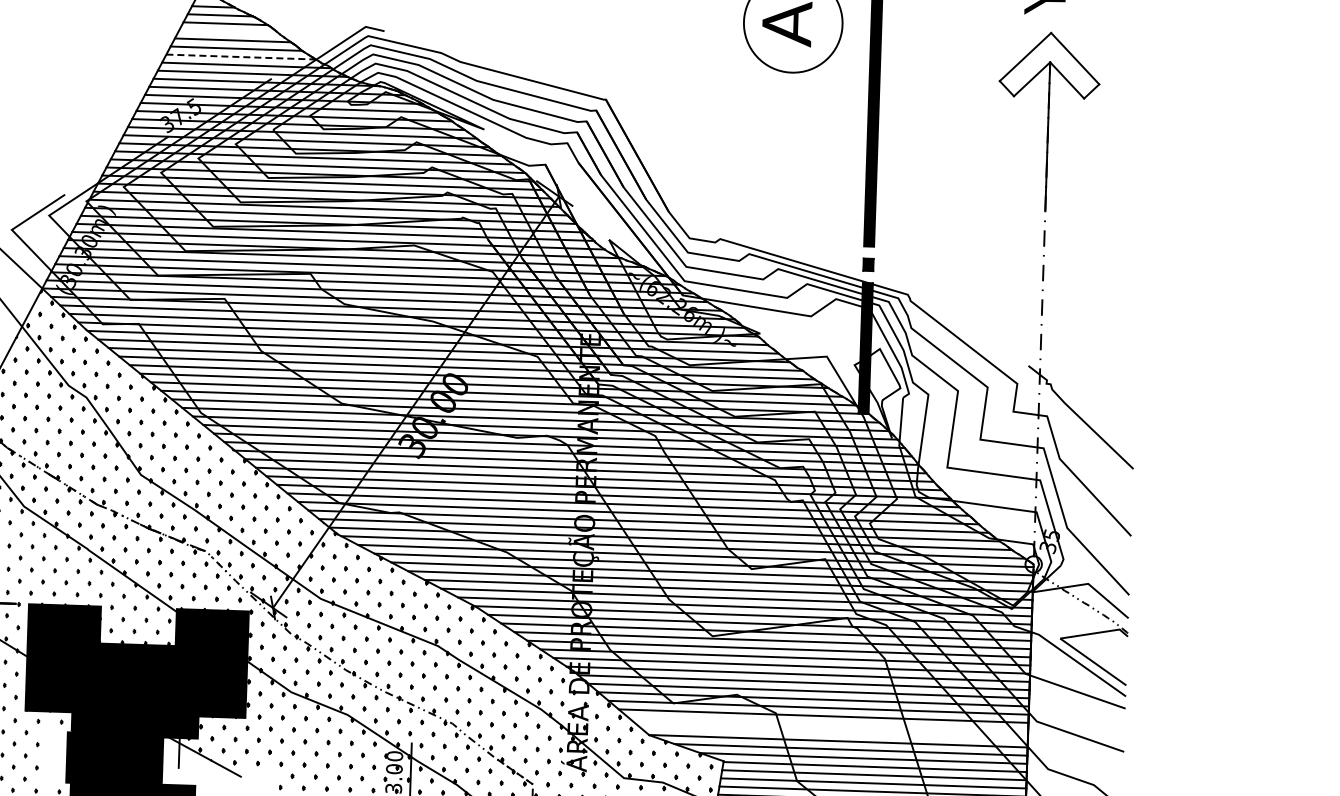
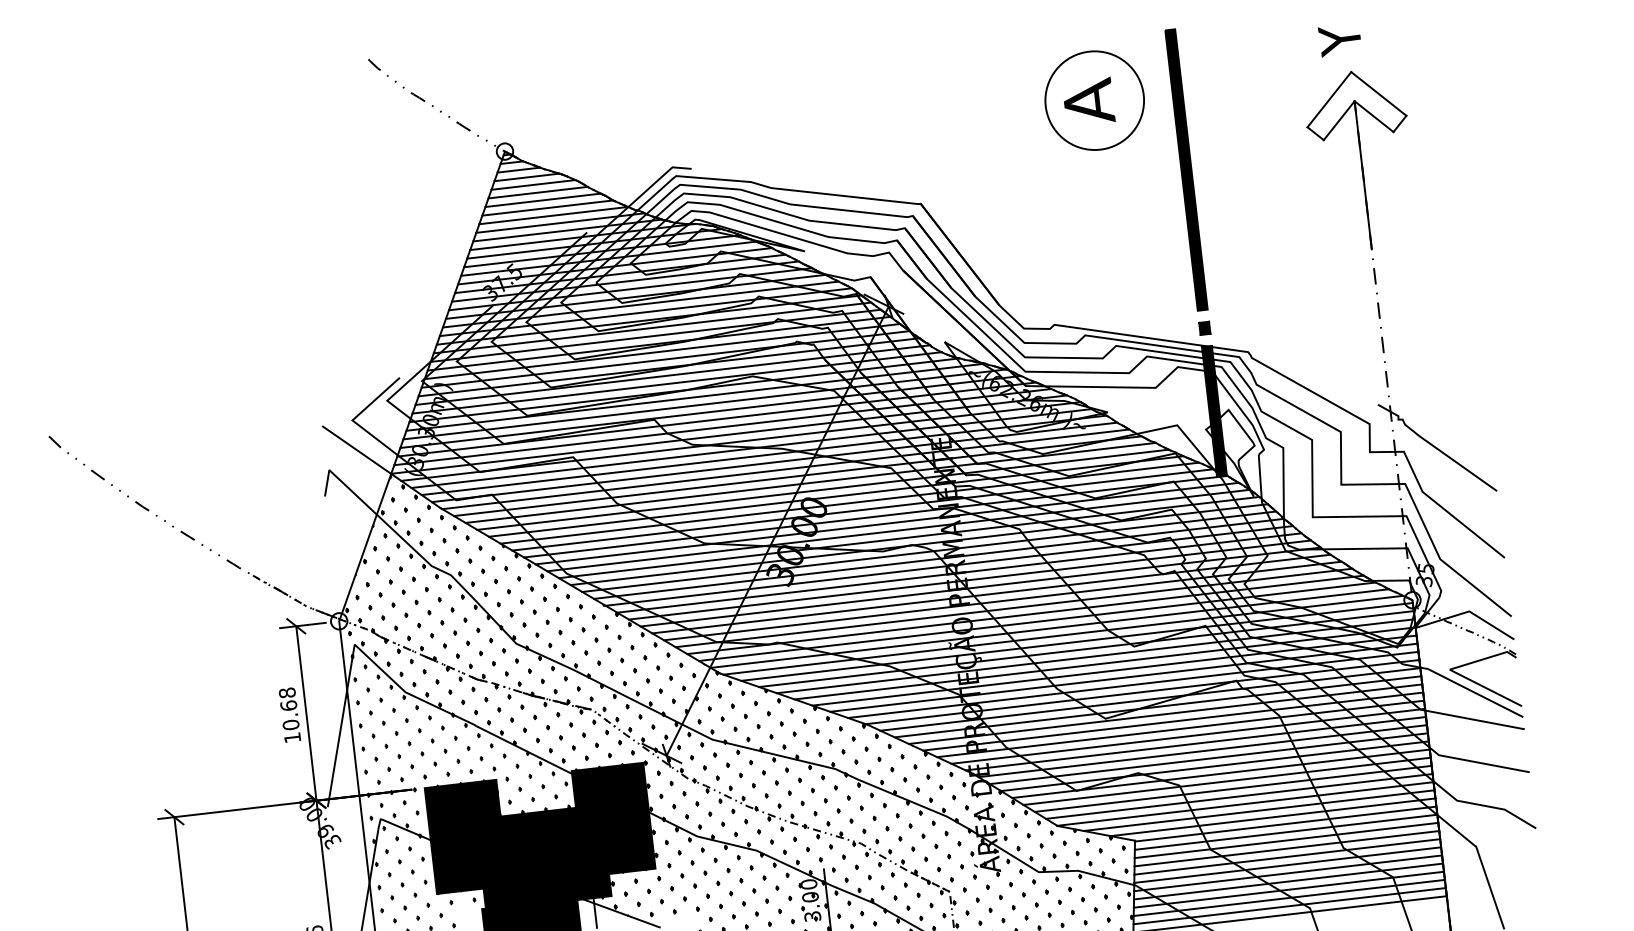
line: (228, 31) -> (537, 192), added
line: (241, 56) -> (553, 215), dashed -> solid
line: (827, 723) -> (1232, 788), added
line: (833, 732) -> (1239, 796), added

